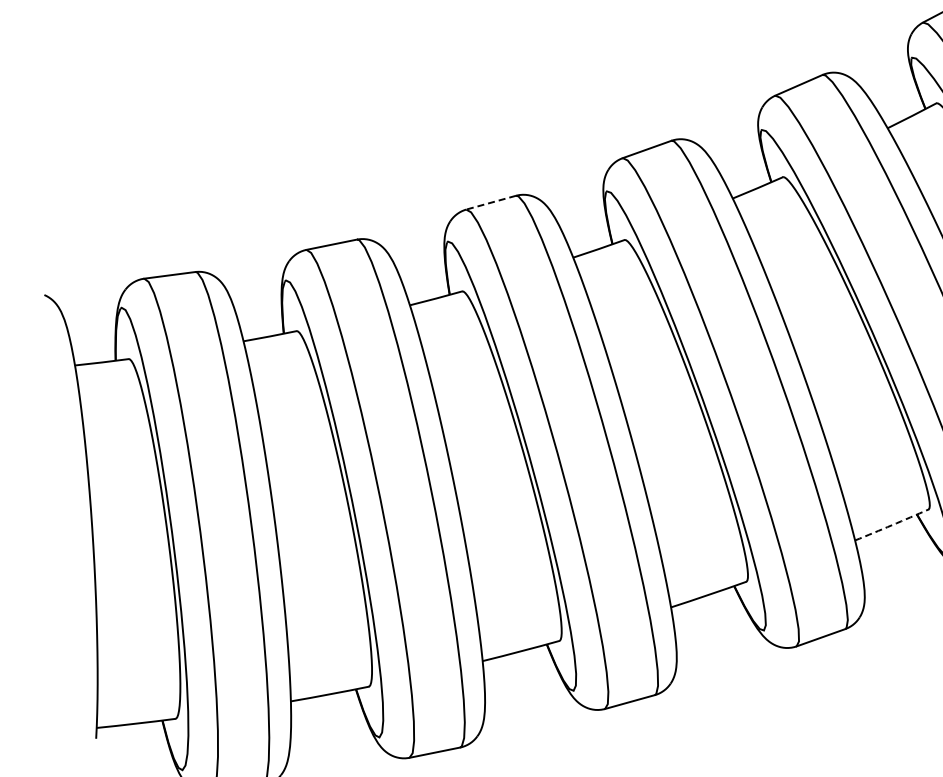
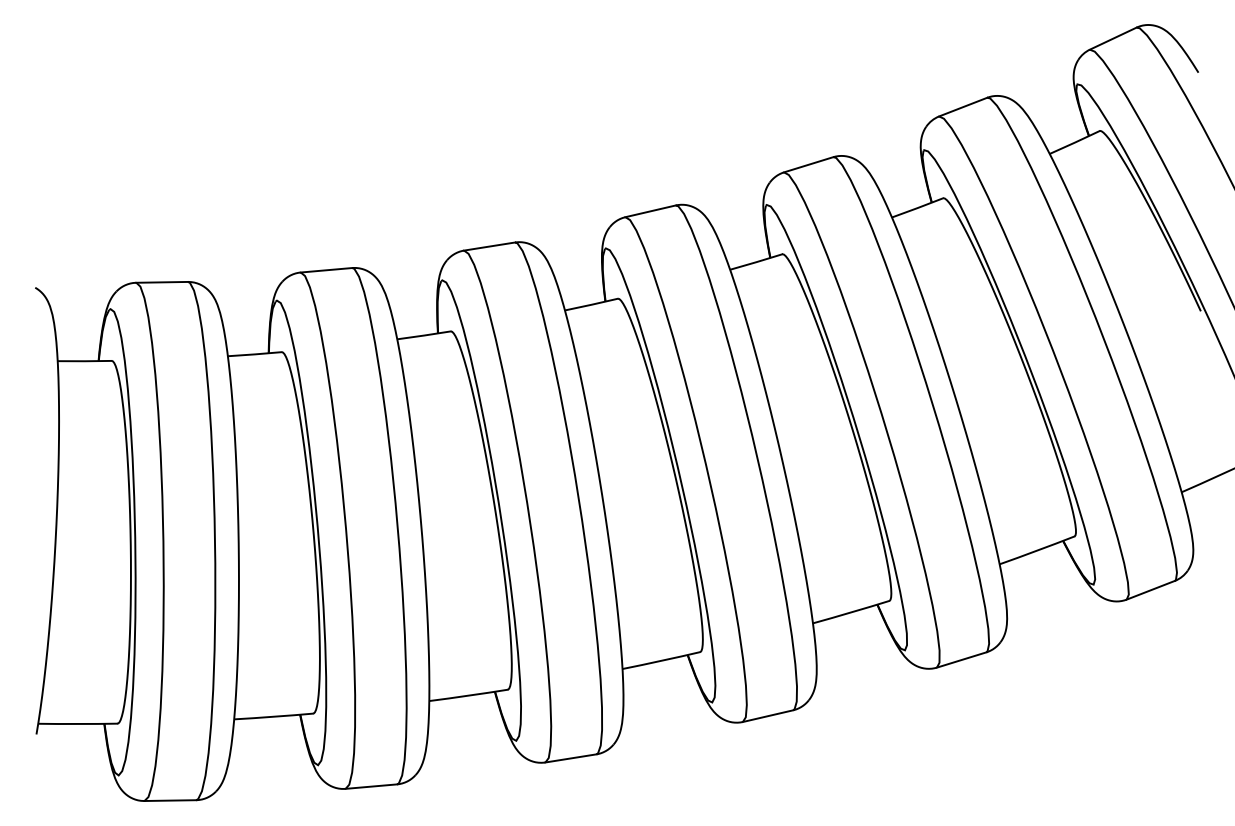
line: (491, 202) -> (489, 246), dashed -> solid
arc: (892, 525) -> (851, 612), dashed -> solid

